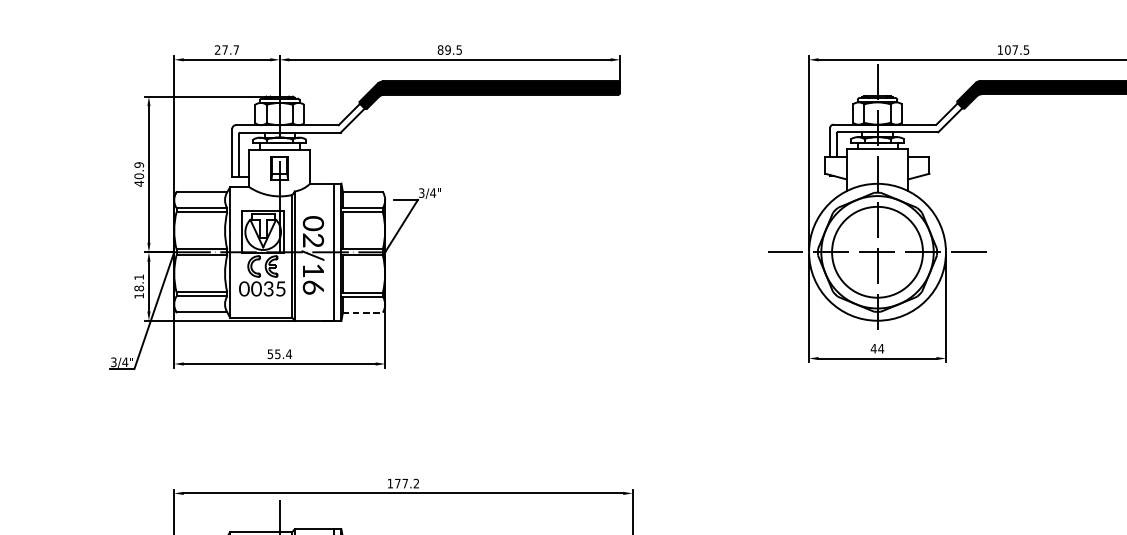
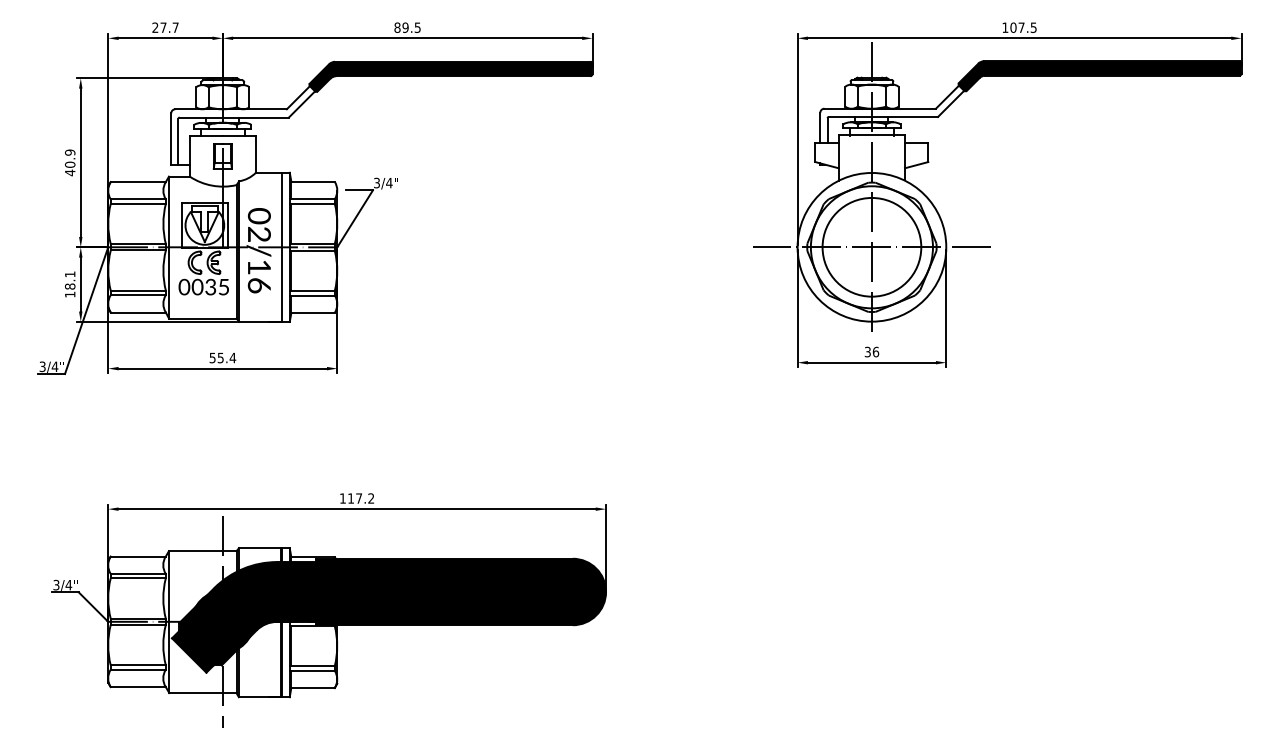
line: (363, 312) -> (313, 312), dashed -> solid
text: (877, 348) -> (871, 351), 44 -> 36
text: (397, 483) -> (350, 498), 177.2 -> 117.2

